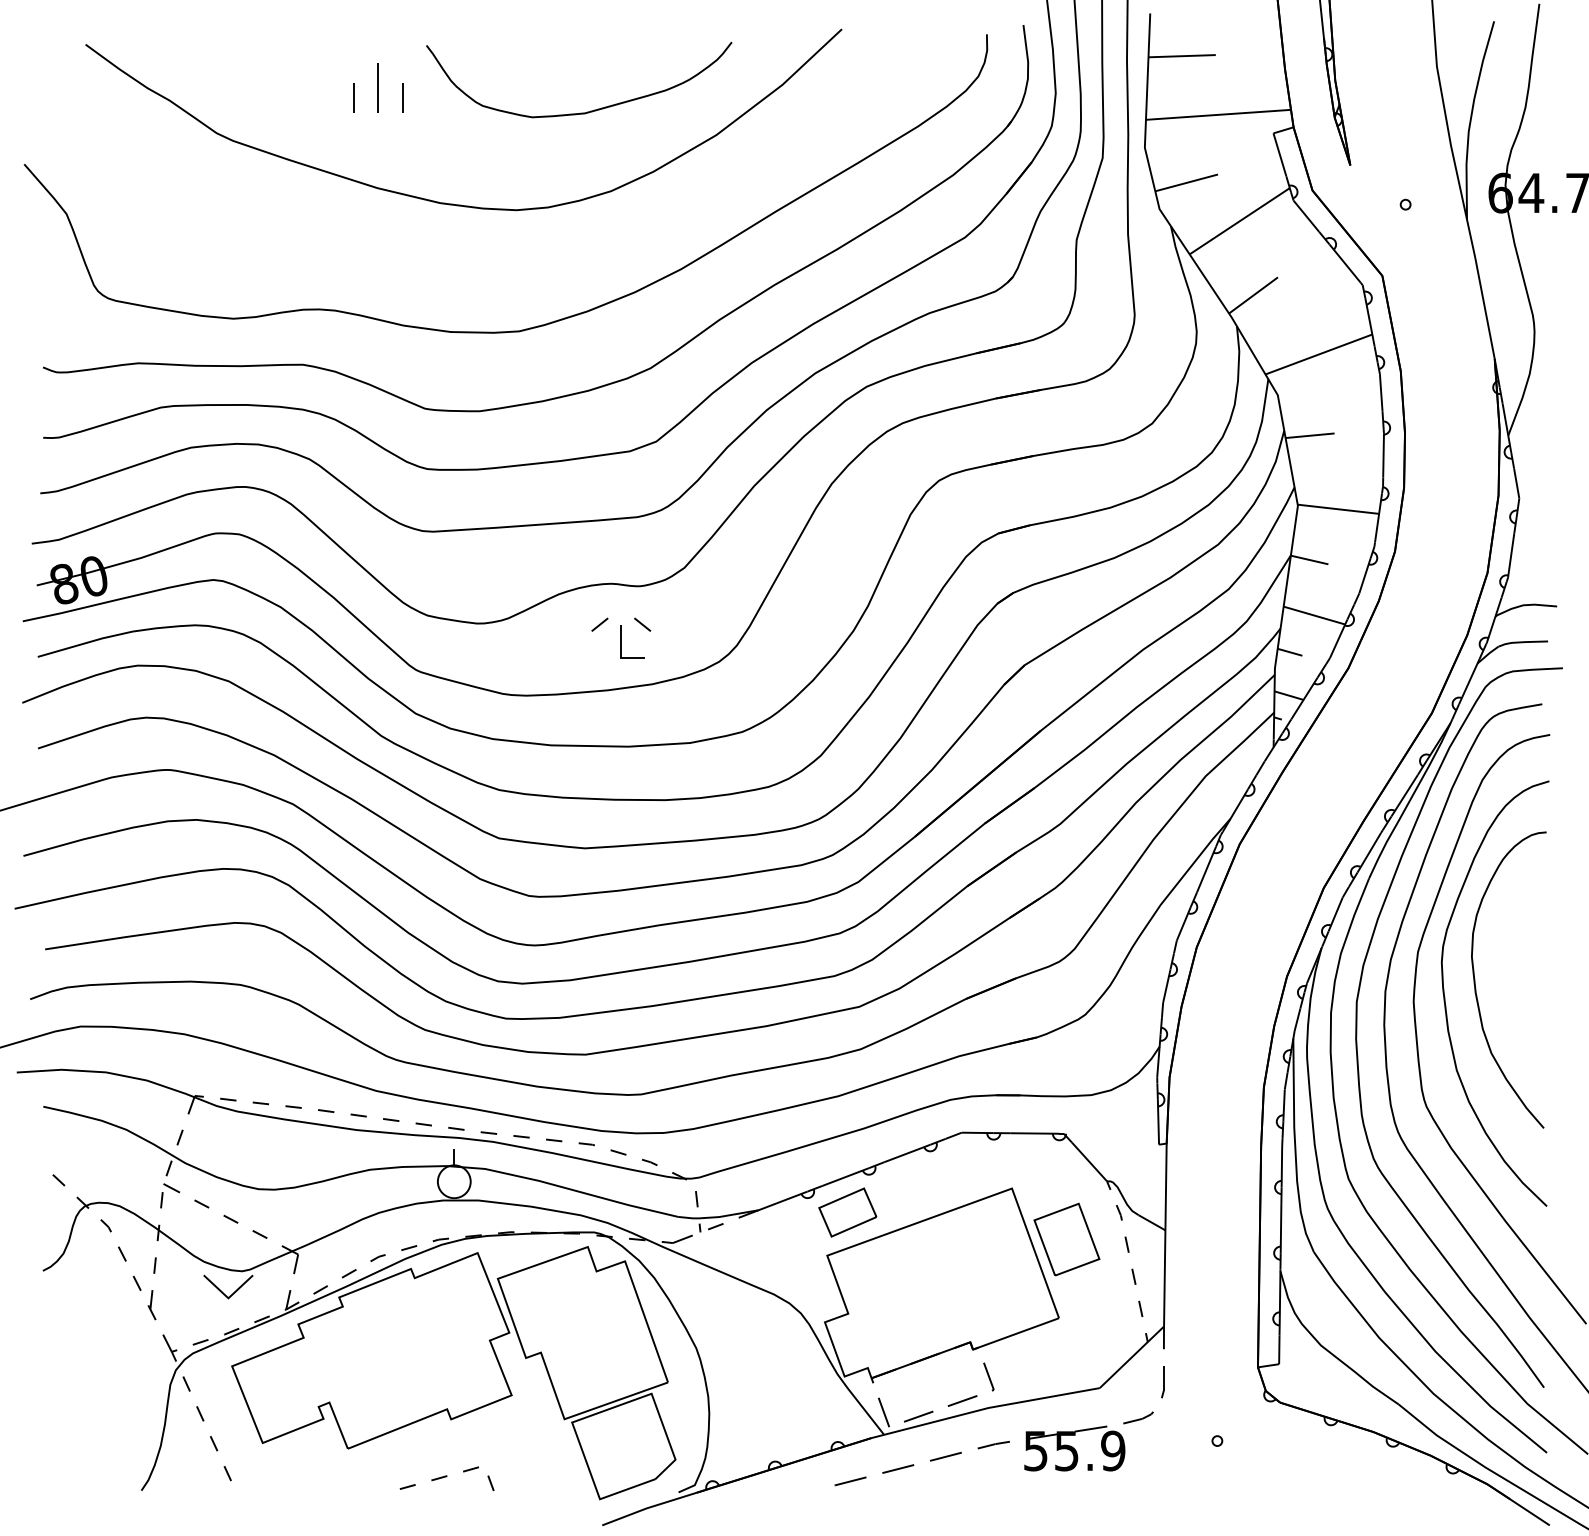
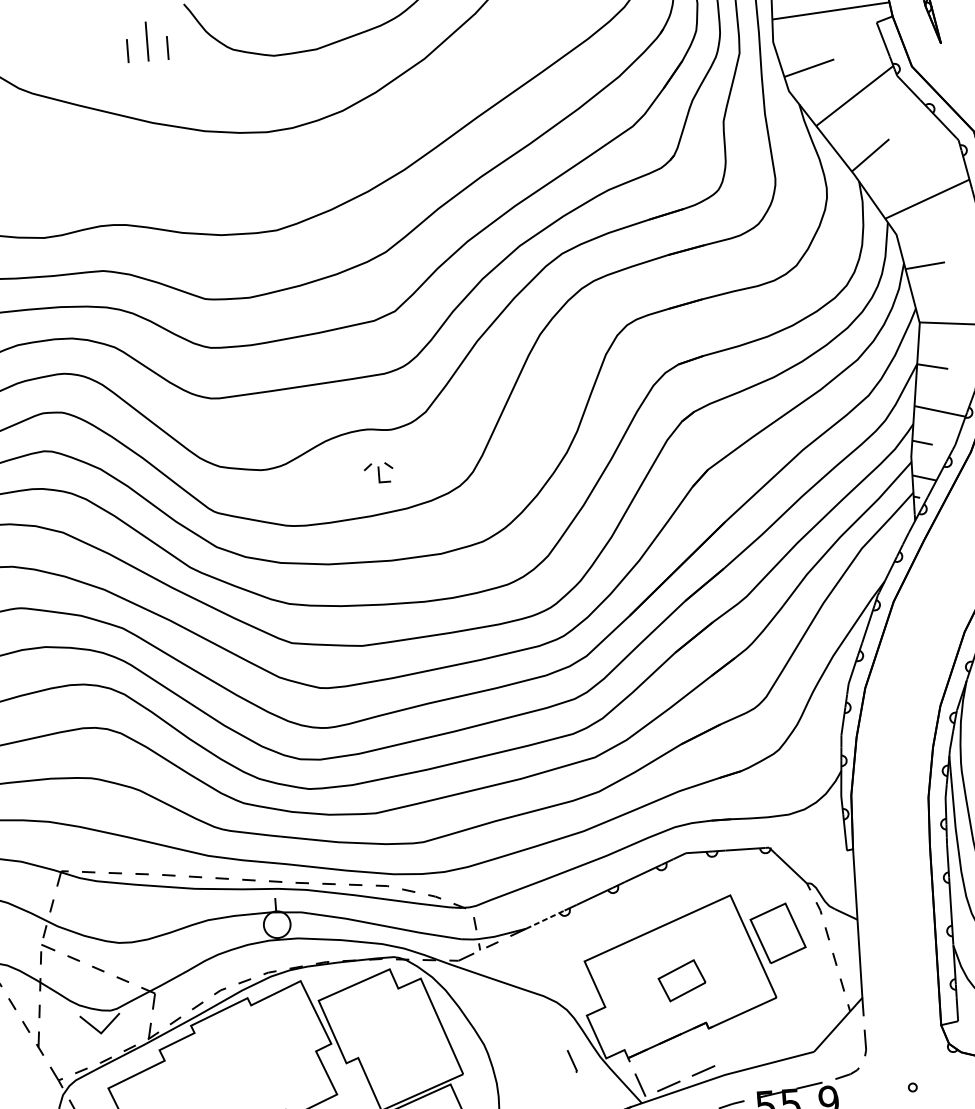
part: (621, 637) -> (378, 472), size x0.6
line: (783, 1200) -> (545, 919), solid -> dashed
part: (847, 1212) -> (681, 980), moved
part: (988, 1376) -> (572, 1061), moved

